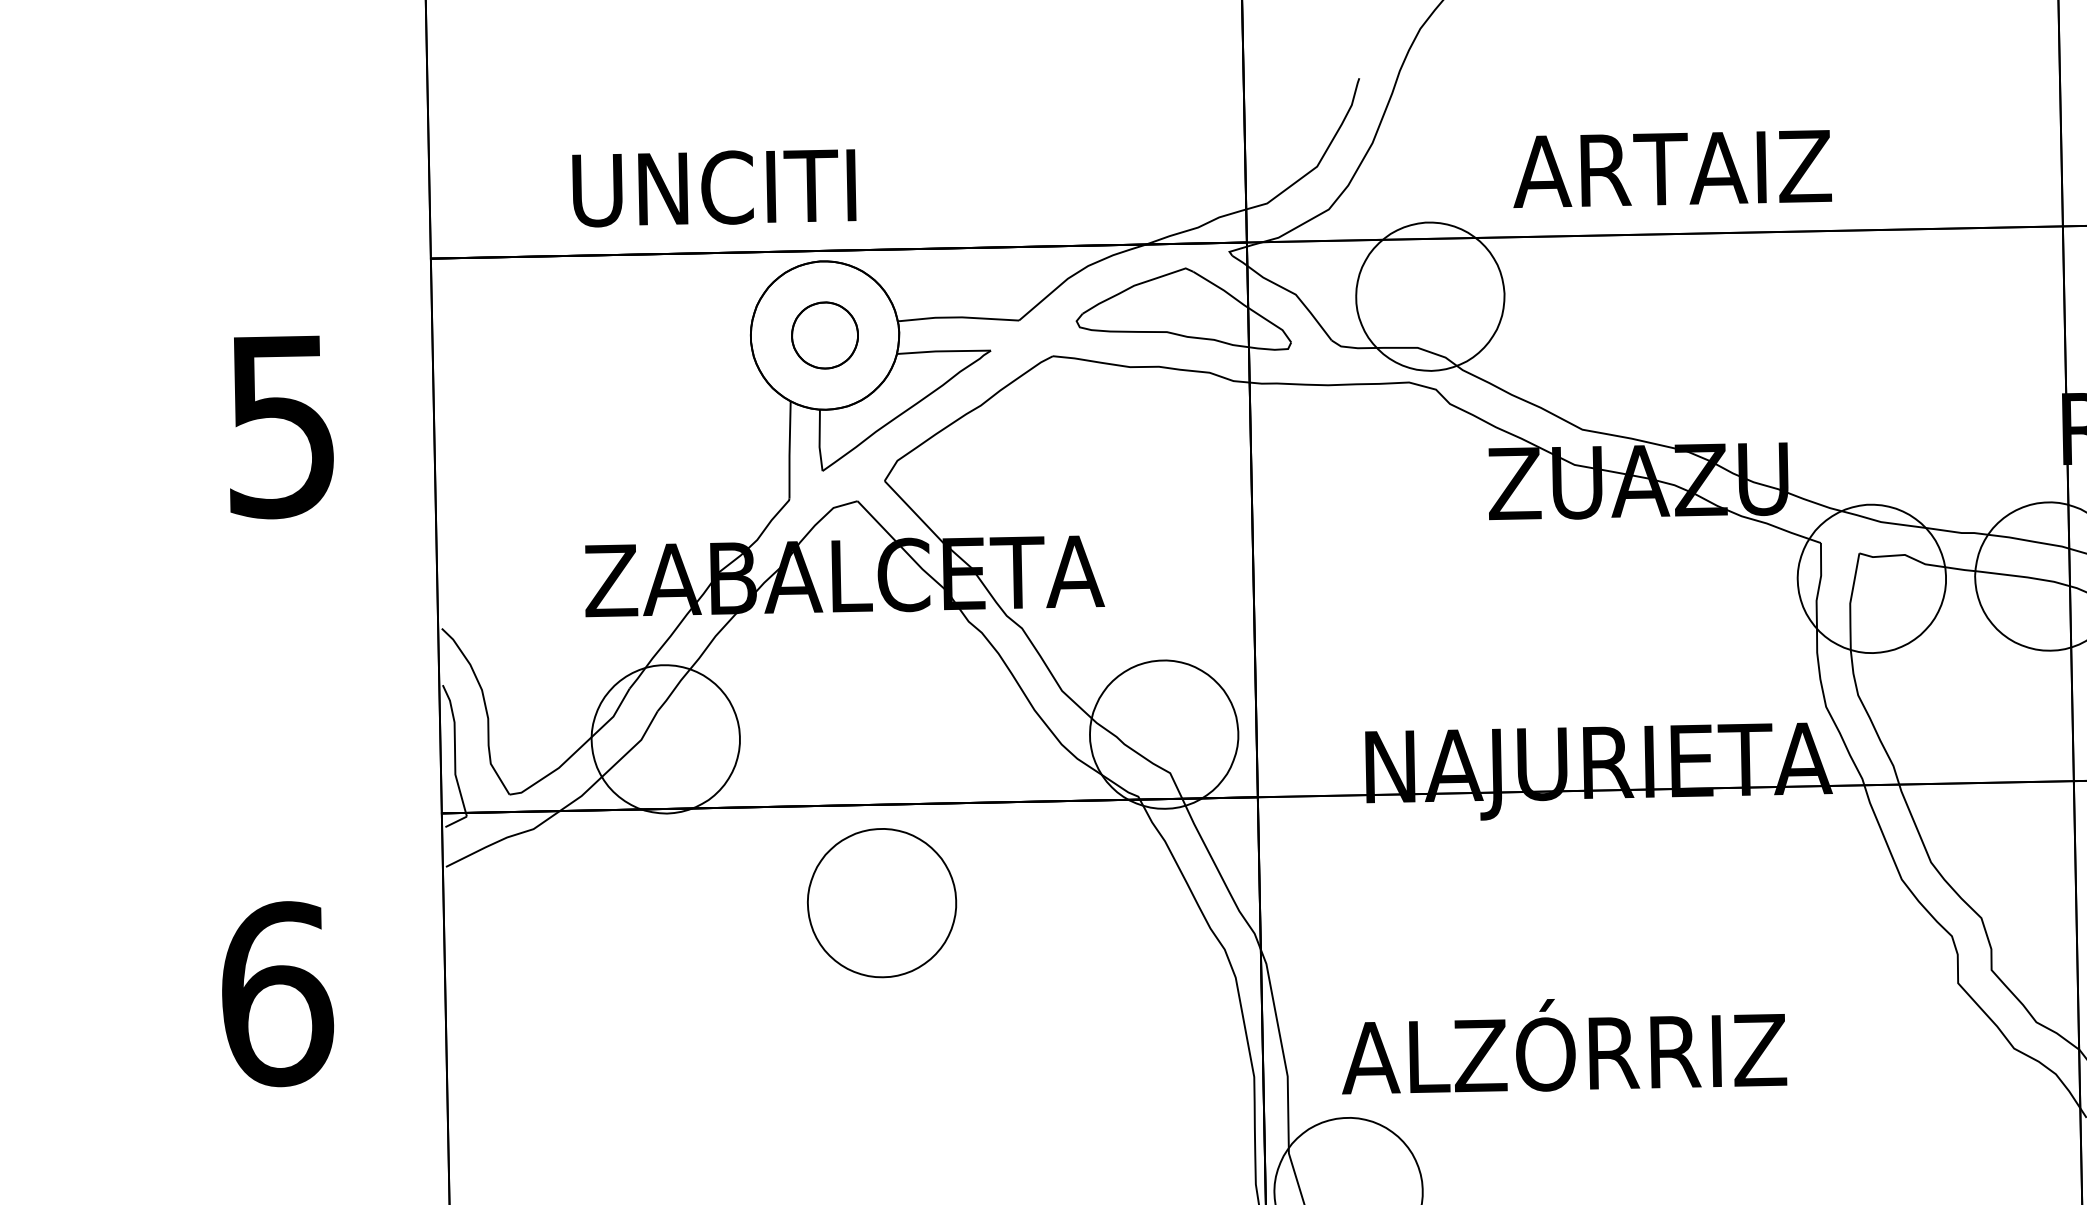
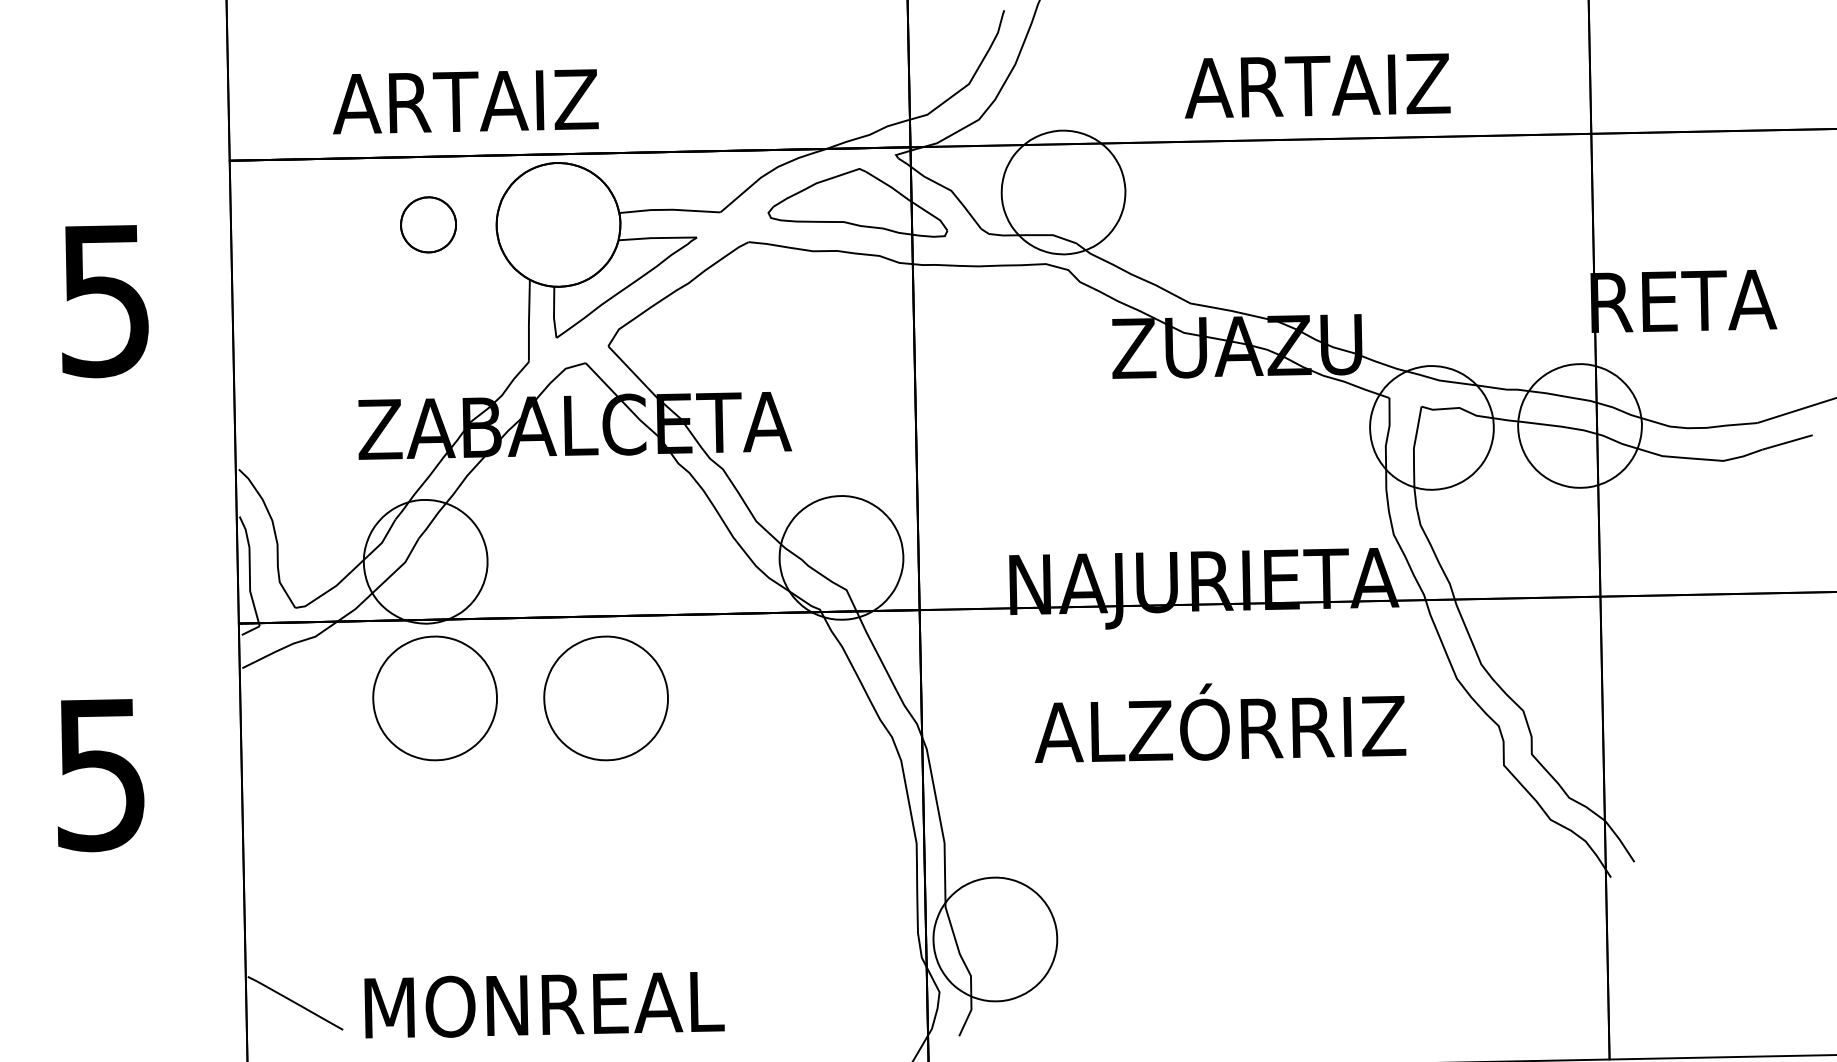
text: (1672, 168) -> (1317, 85), moved
text: (713, 187) -> (465, 101), UNCITI -> ARTAIZ
part: (824, 335) -> (428, 224), moved
part: (676, 903) -> (434, 698), added
text: (277, 994) -> (101, 774), 6 -> 5
text: (1564, 1045) -> (1220, 722), moved

